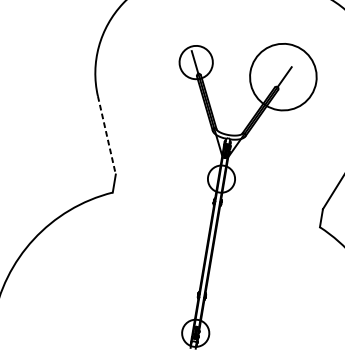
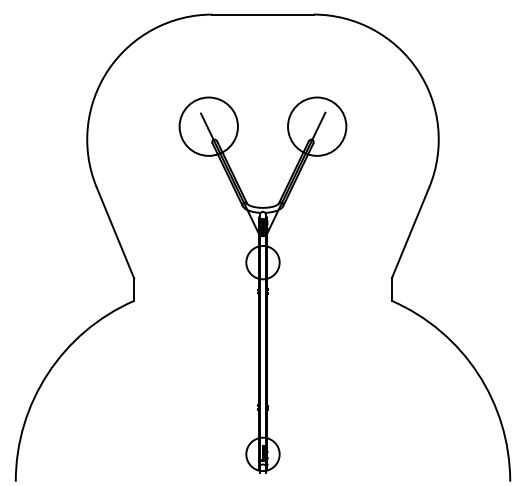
circle: (196, 62) -> (208, 126), size x1.43
circle: (283, 77) -> (317, 126), size x0.71
line: (106, 135) -> (115, 233), dashed -> solid

